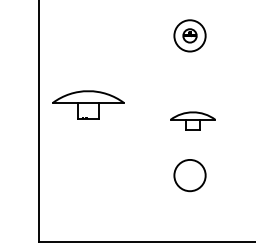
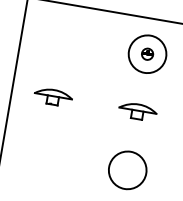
circle: (189, 35) -> (147, 53), size x1.43
part: (88, 104) -> (53, 96), size x0.62
part: (192, 120) -> (137, 111), moved
circle: (189, 175) -> (127, 170), size x1.43

